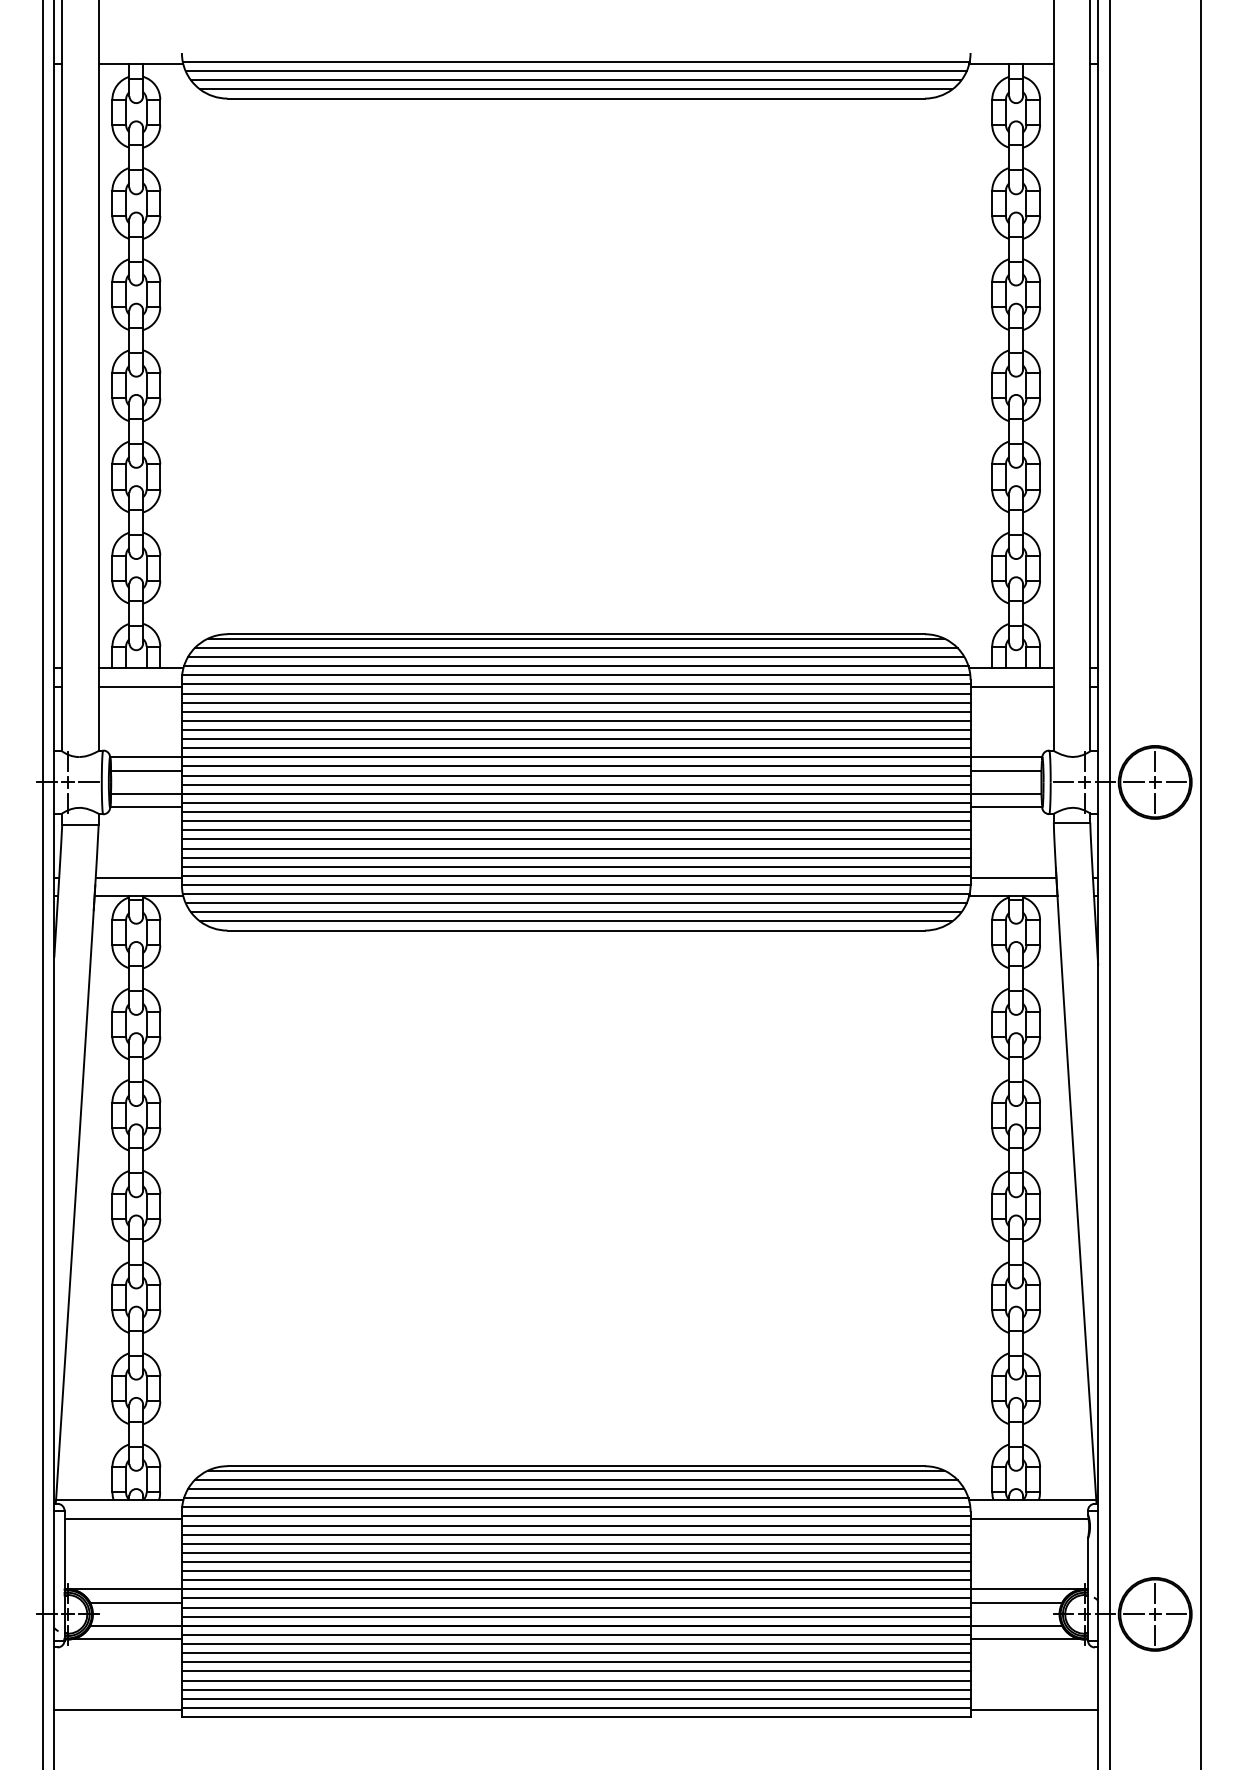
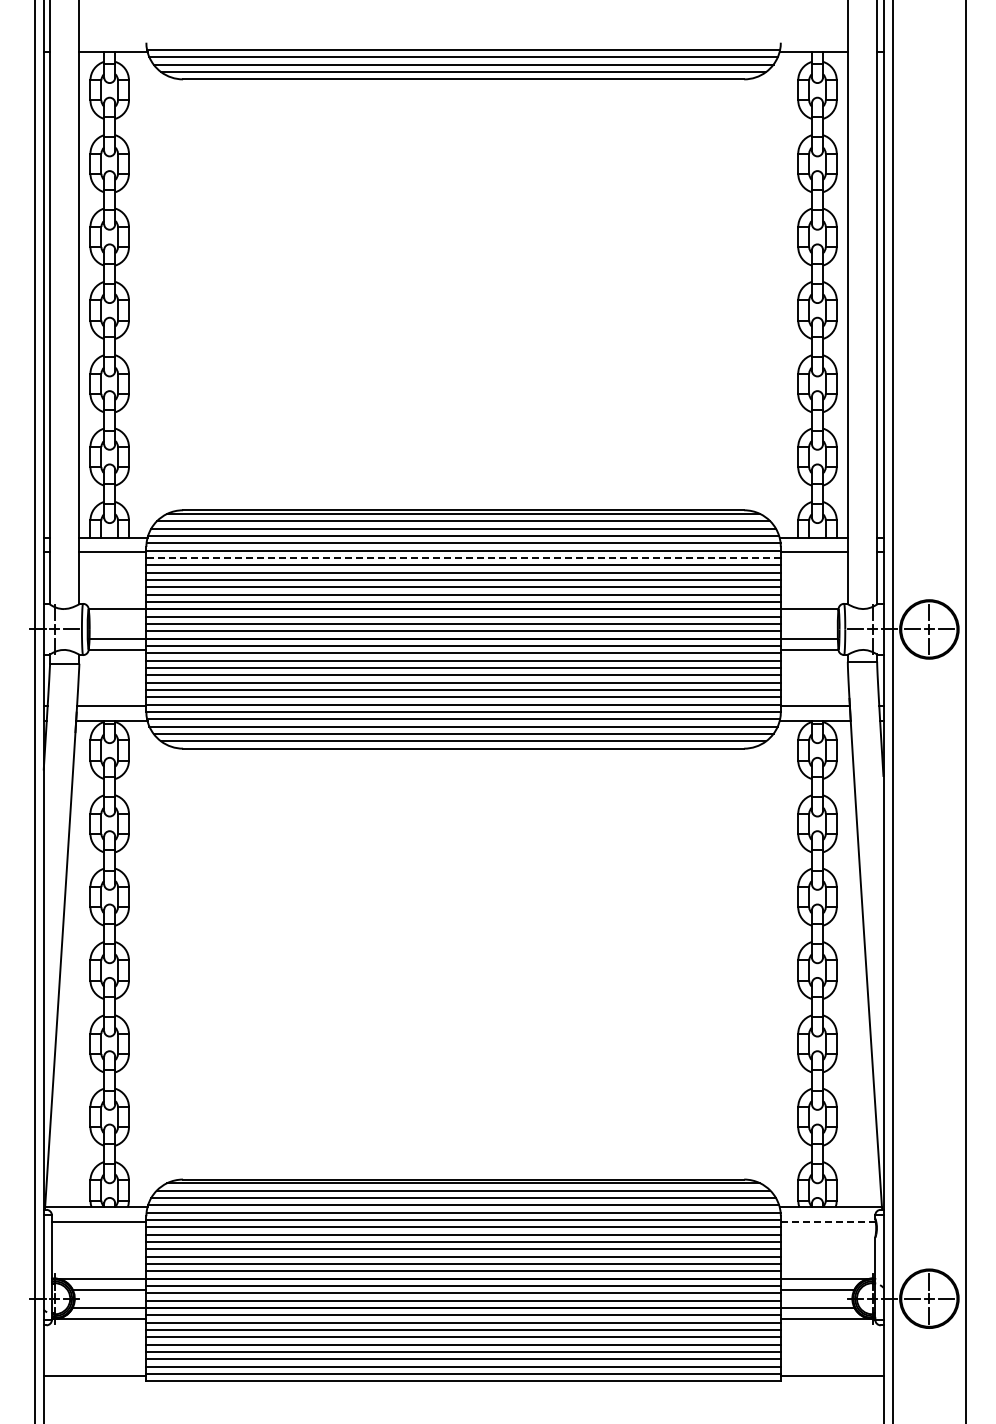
line: (576, 692) -> (463, 557), solid -> dashed
line: (146, 771) -> (117, 620), removed
line: (1004, 771) -> (808, 620), removed
line: (1028, 1518) -> (827, 1221), solid -> dashed

